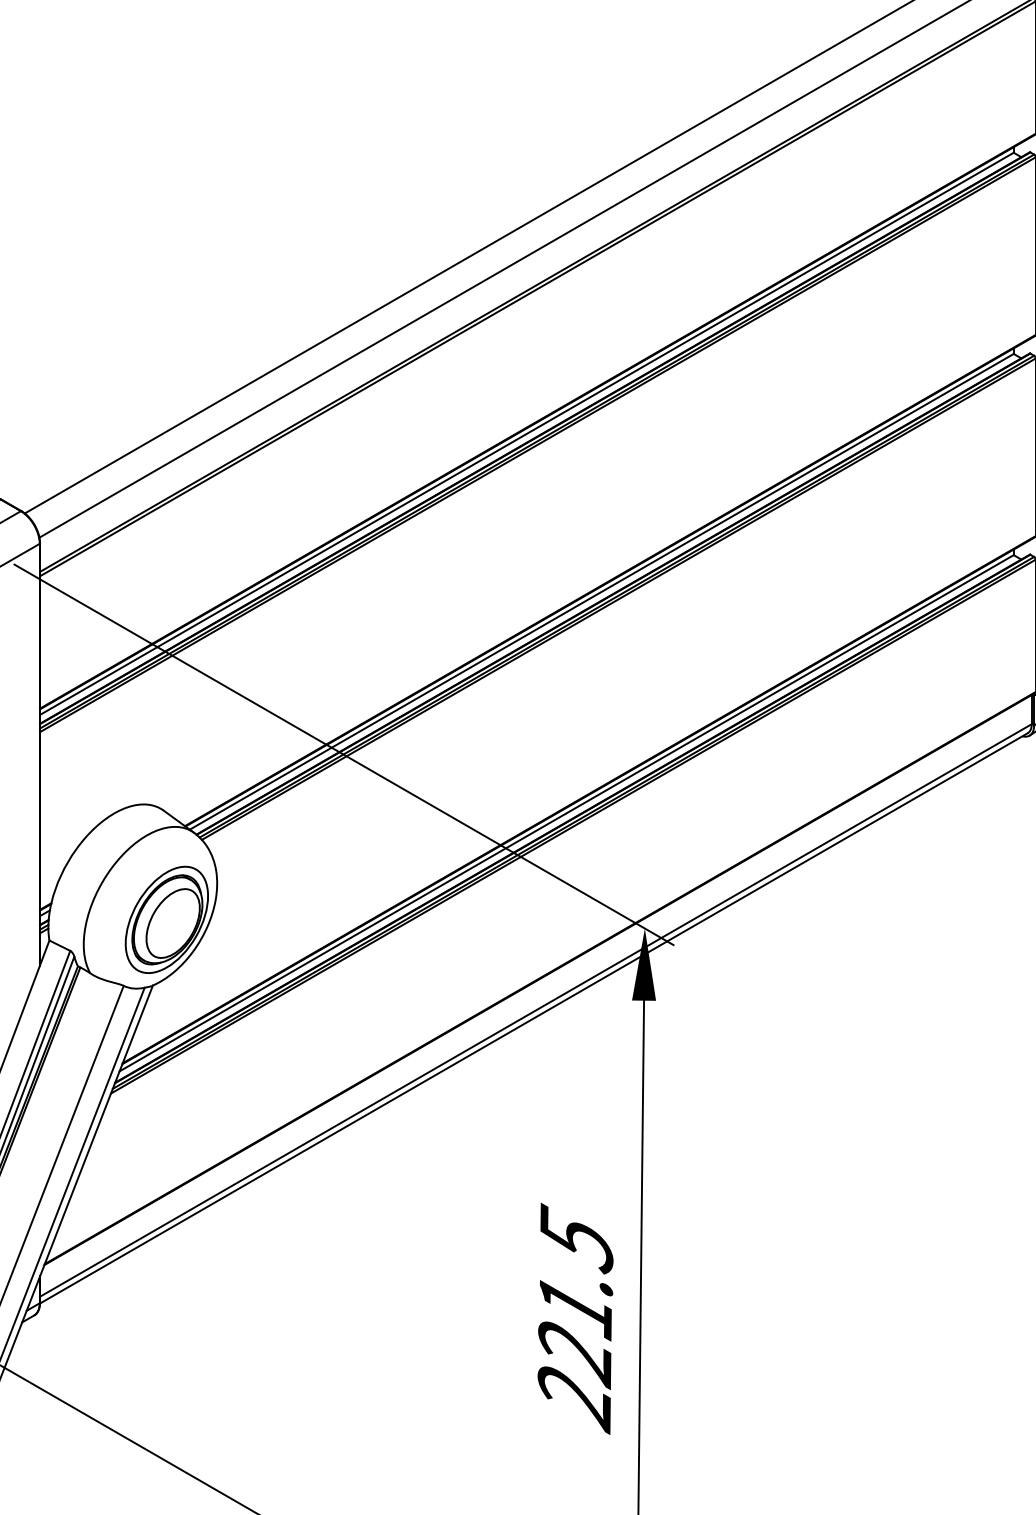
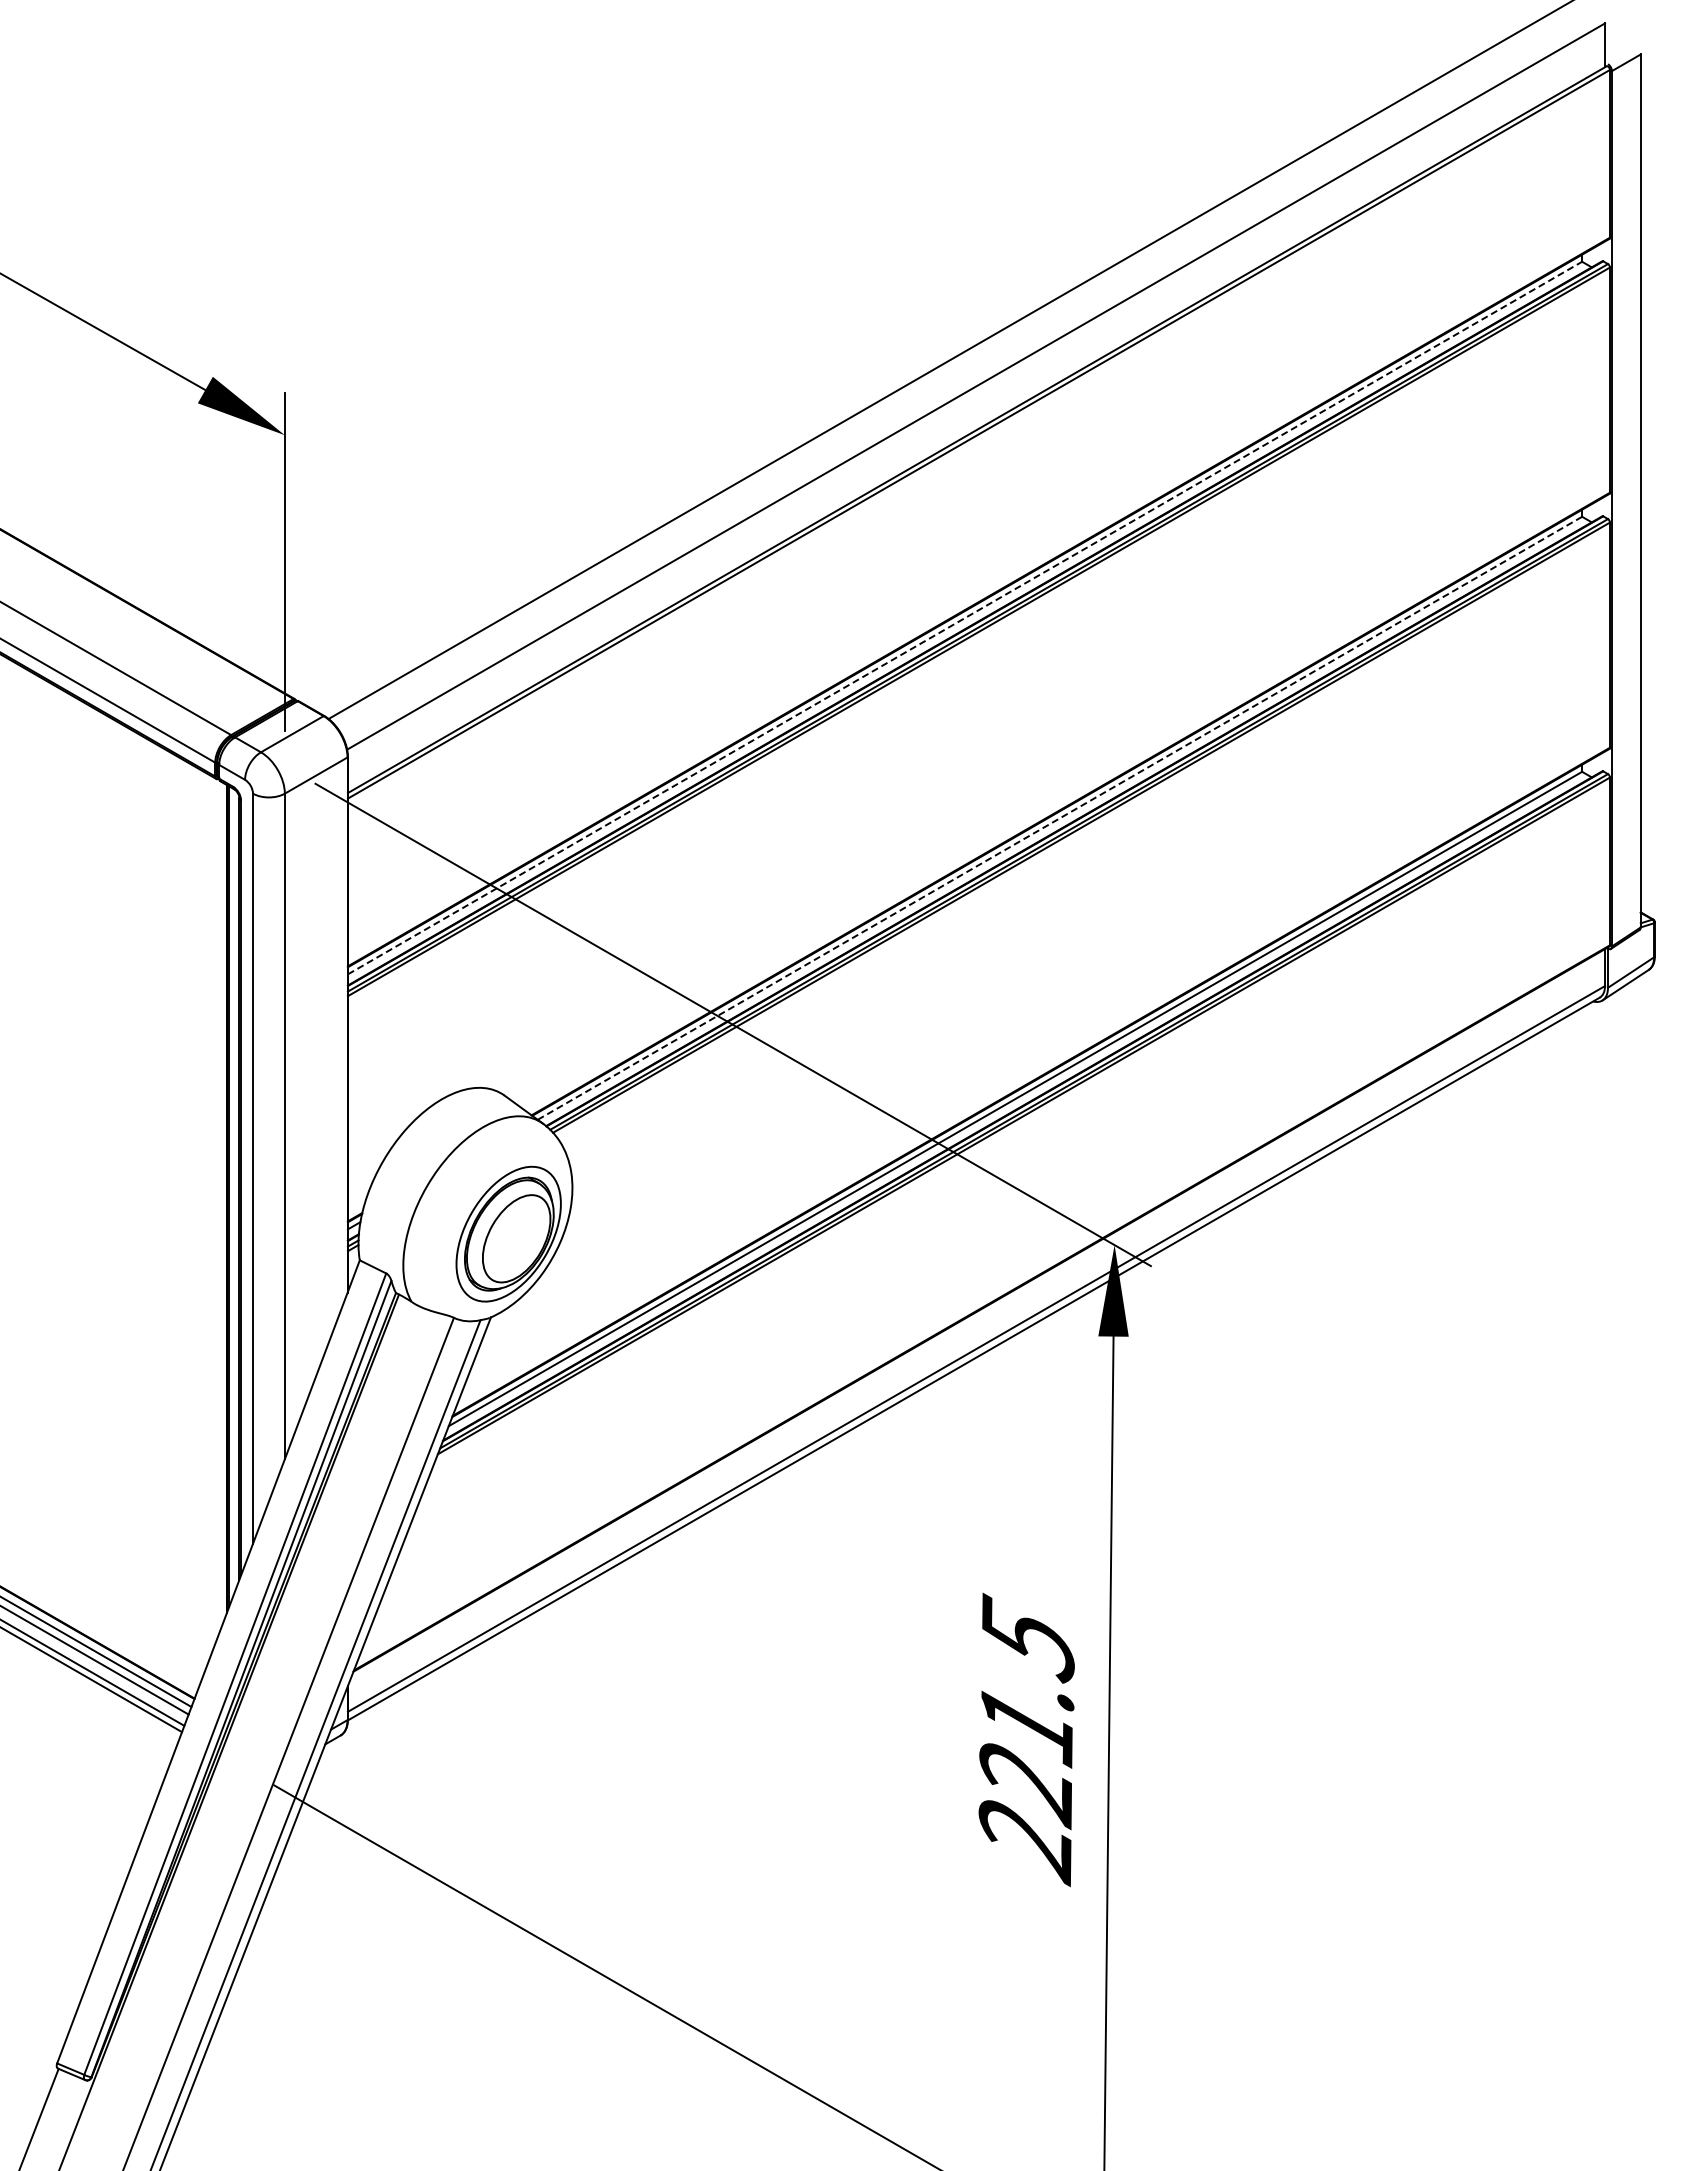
line: (527, 434) -> (965, 618), solid -> dashed
line: (601, 591) -> (1059, 818), solid -> dashed

